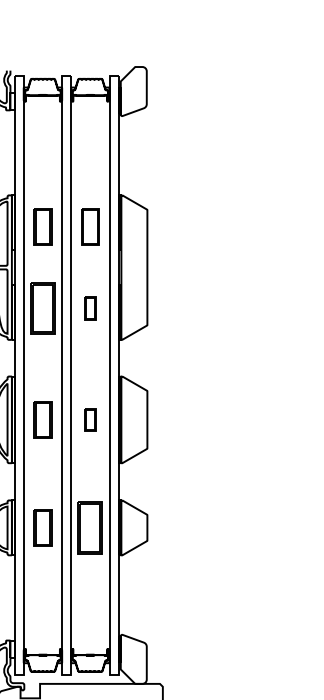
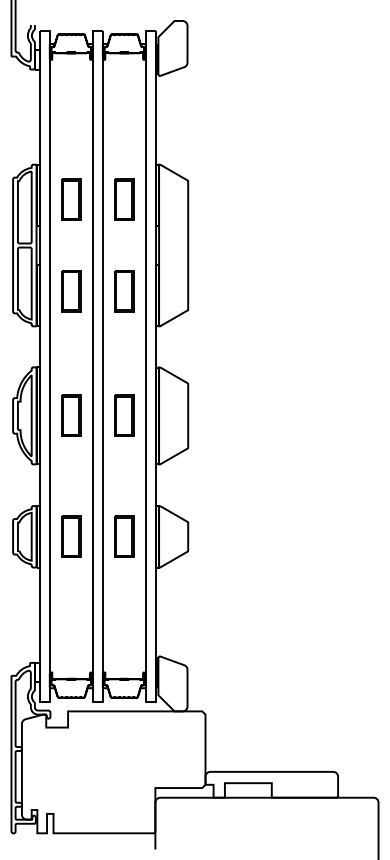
part: (43, 308) -> (71, 291), size x0.71
part: (90, 308) -> (124, 291), size x1.67
part: (90, 419) -> (124, 415), size x1.67
part: (90, 527) -> (124, 536), size x0.71

